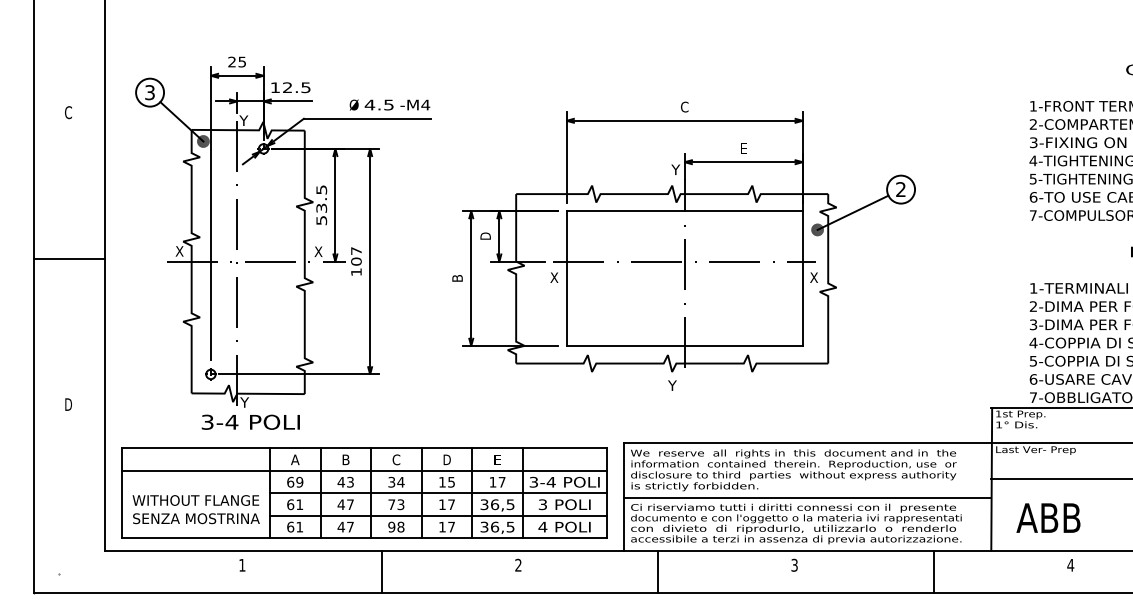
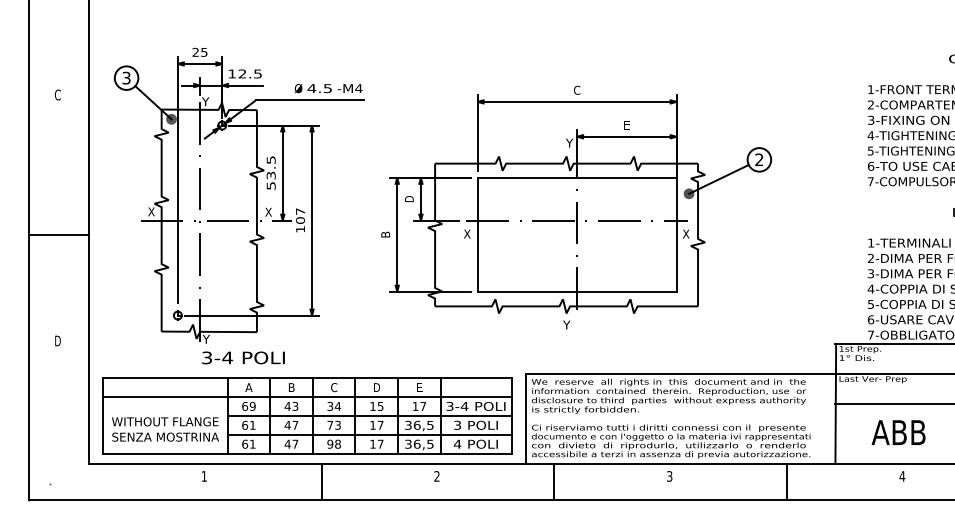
line: (69, 259) -> (58, 235), moved
text: (250, 421) -> (243, 357), moved
line: (807, 497) -> (680, 419), removed
text: (1048, 517) -> (898, 432), moved

